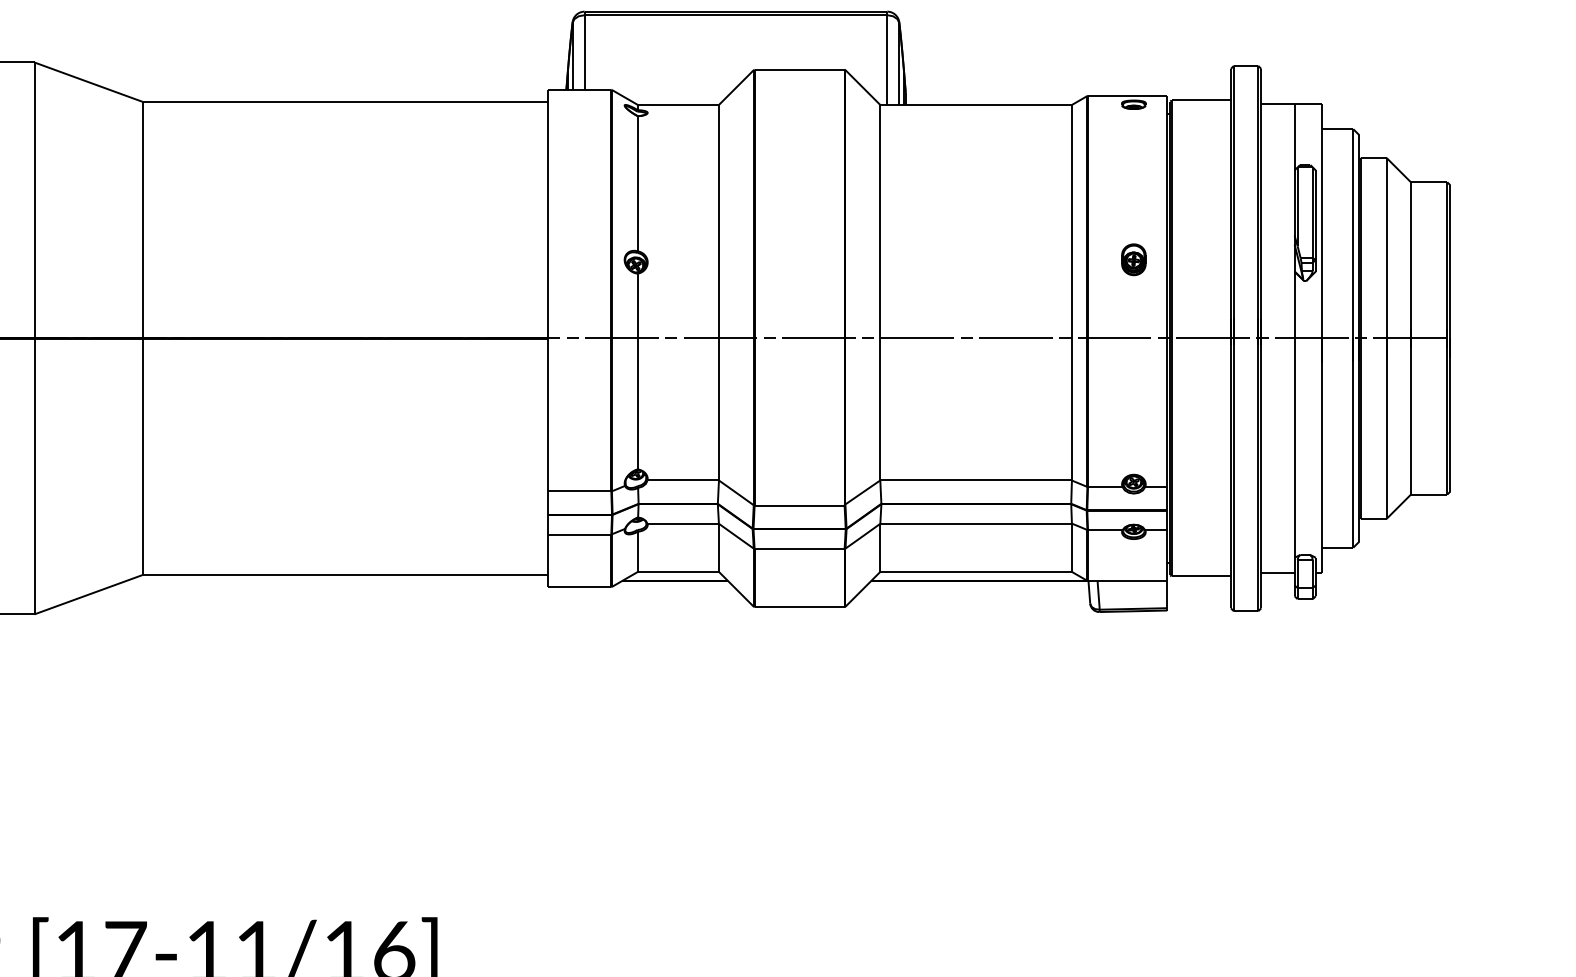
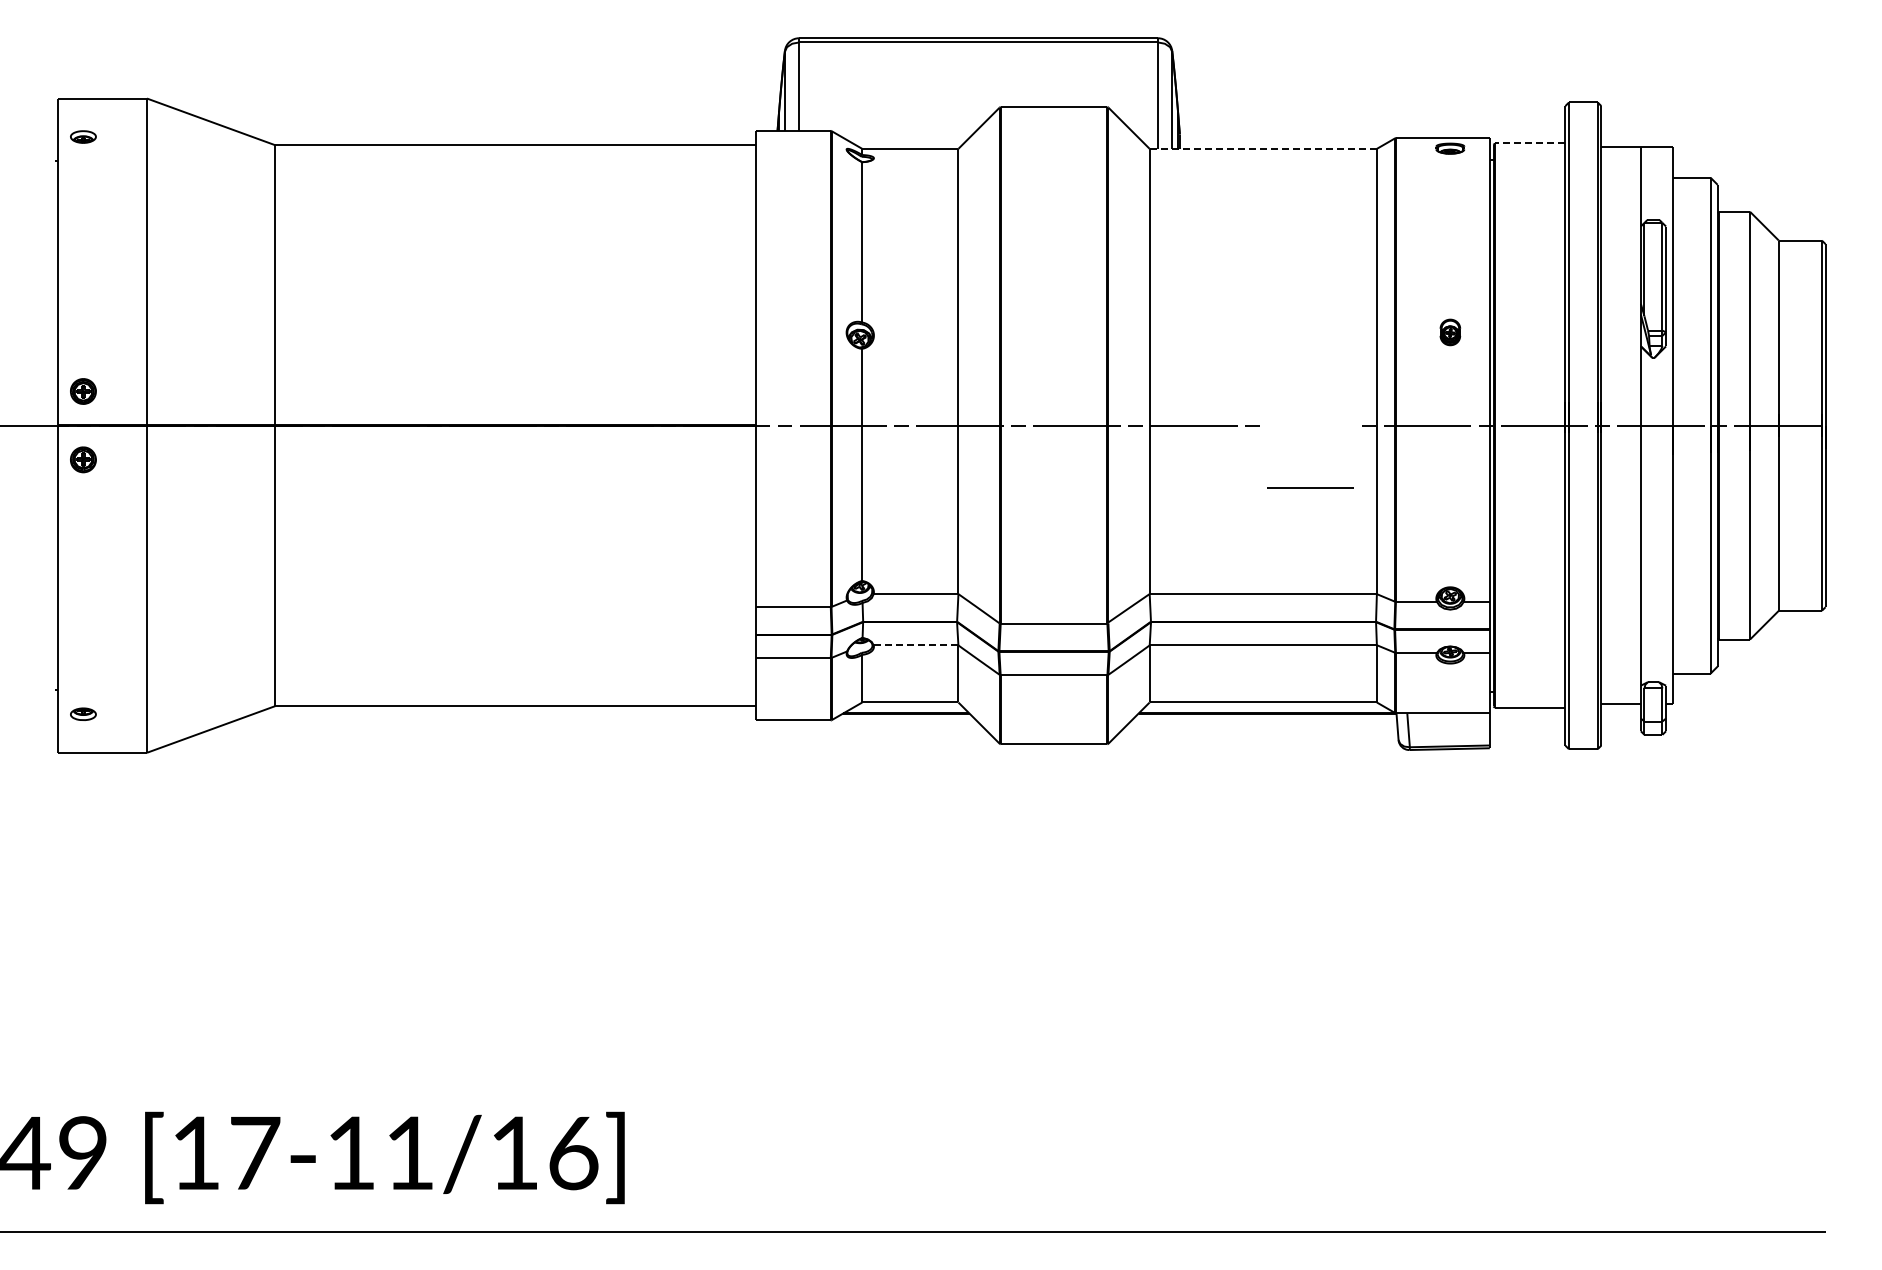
line: (1200, 100) -> (1529, 143), solid -> dashed
line: (976, 104) -> (1263, 148), solid -> dashed
part: (1134, 259) -> (1450, 332), size x0.7
line: (1015, 338) -> (1310, 487), moved
line: (683, 523) -> (916, 645), solid -> dashed

